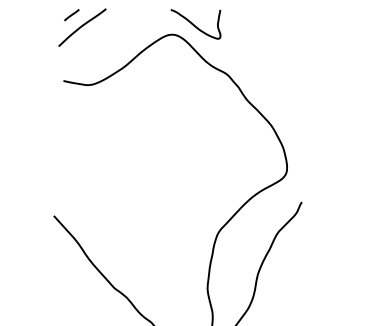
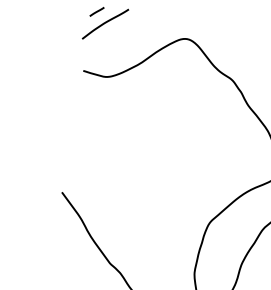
curve: (194, 24) -> (207, 31), removed

